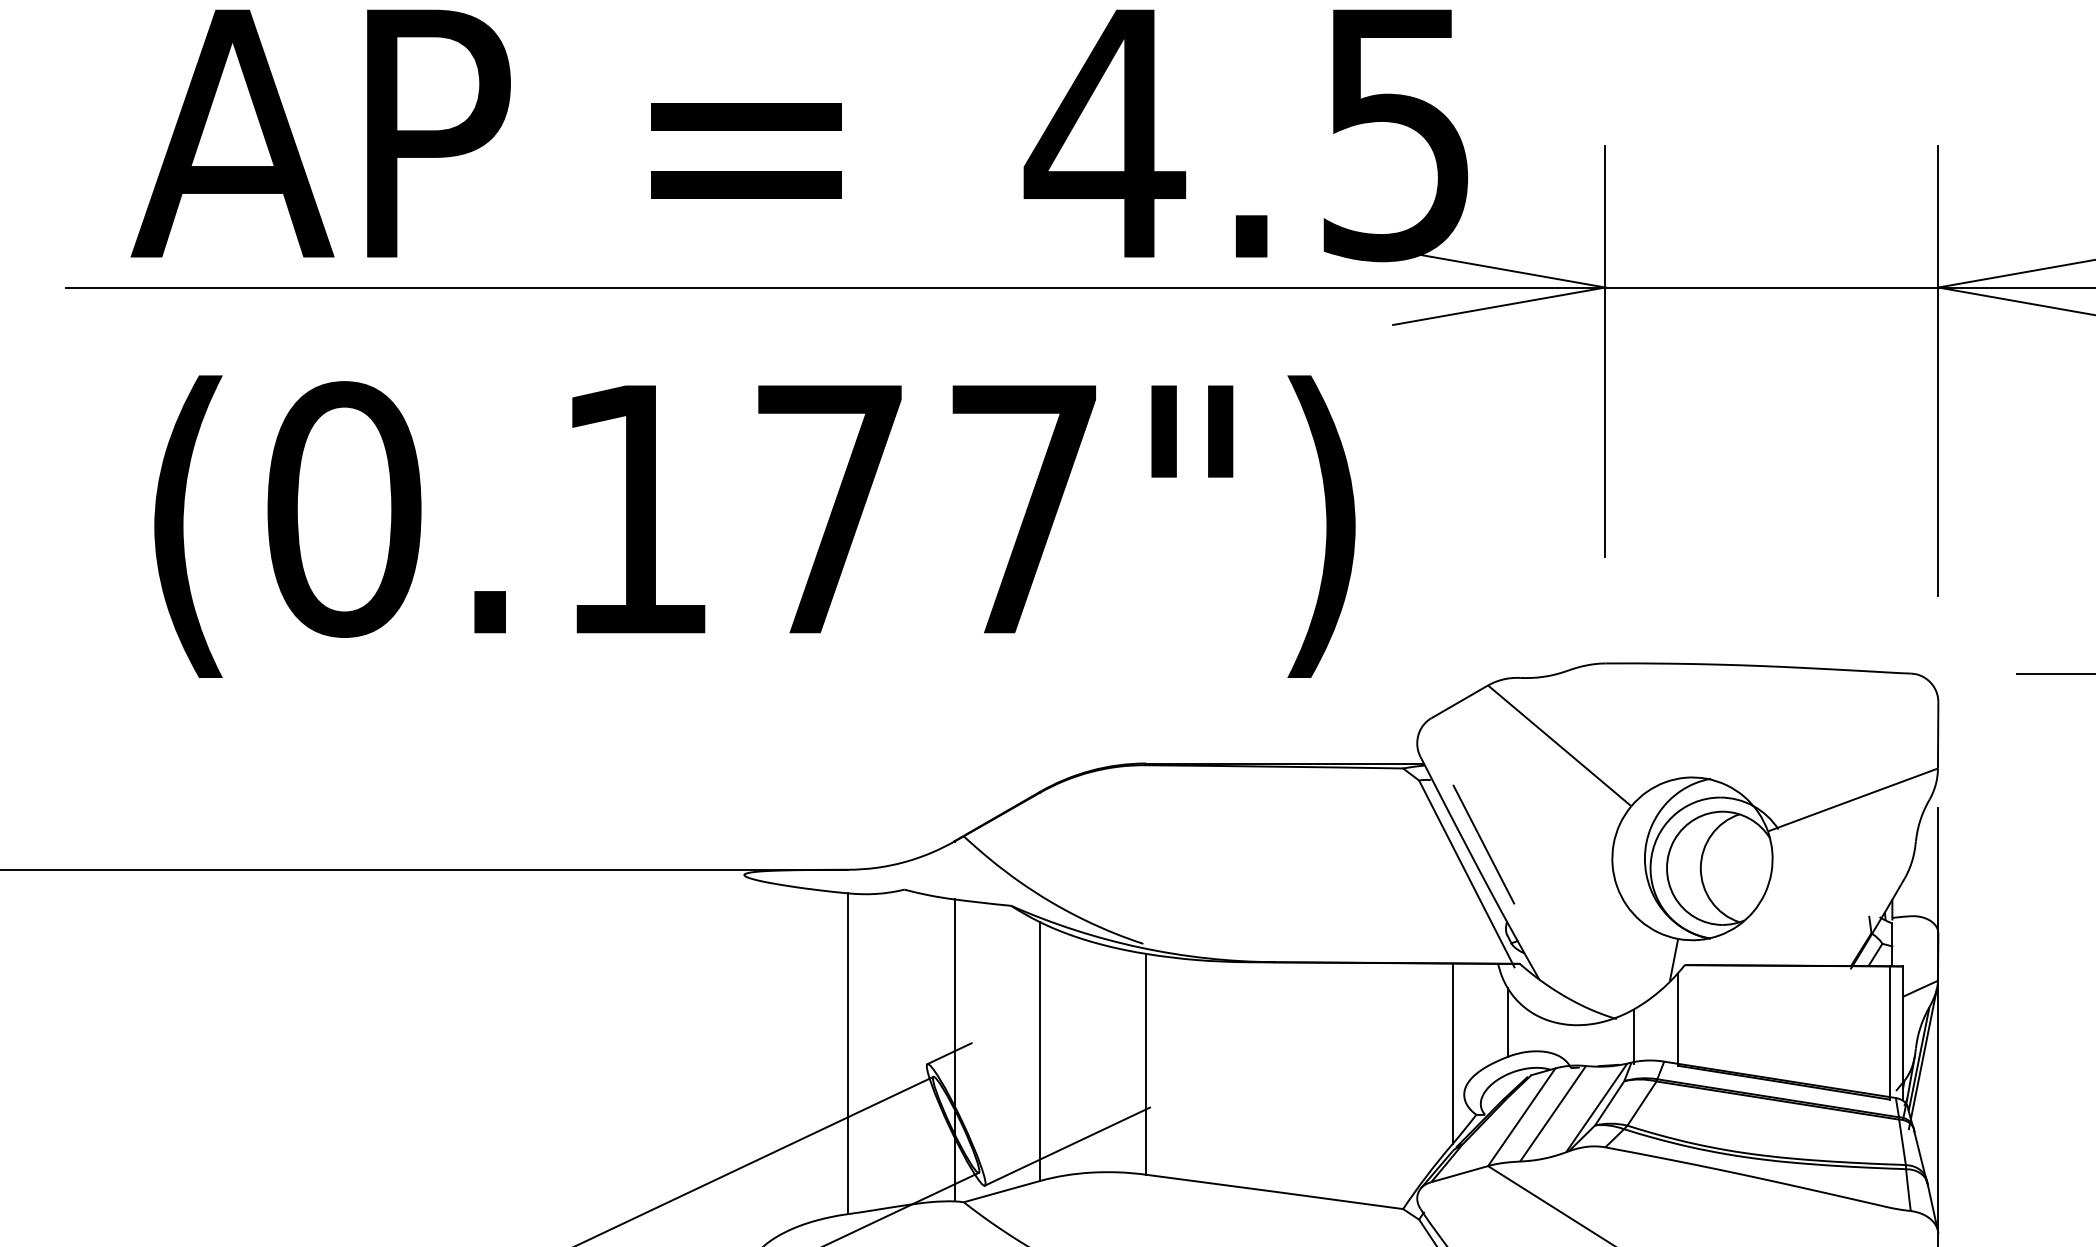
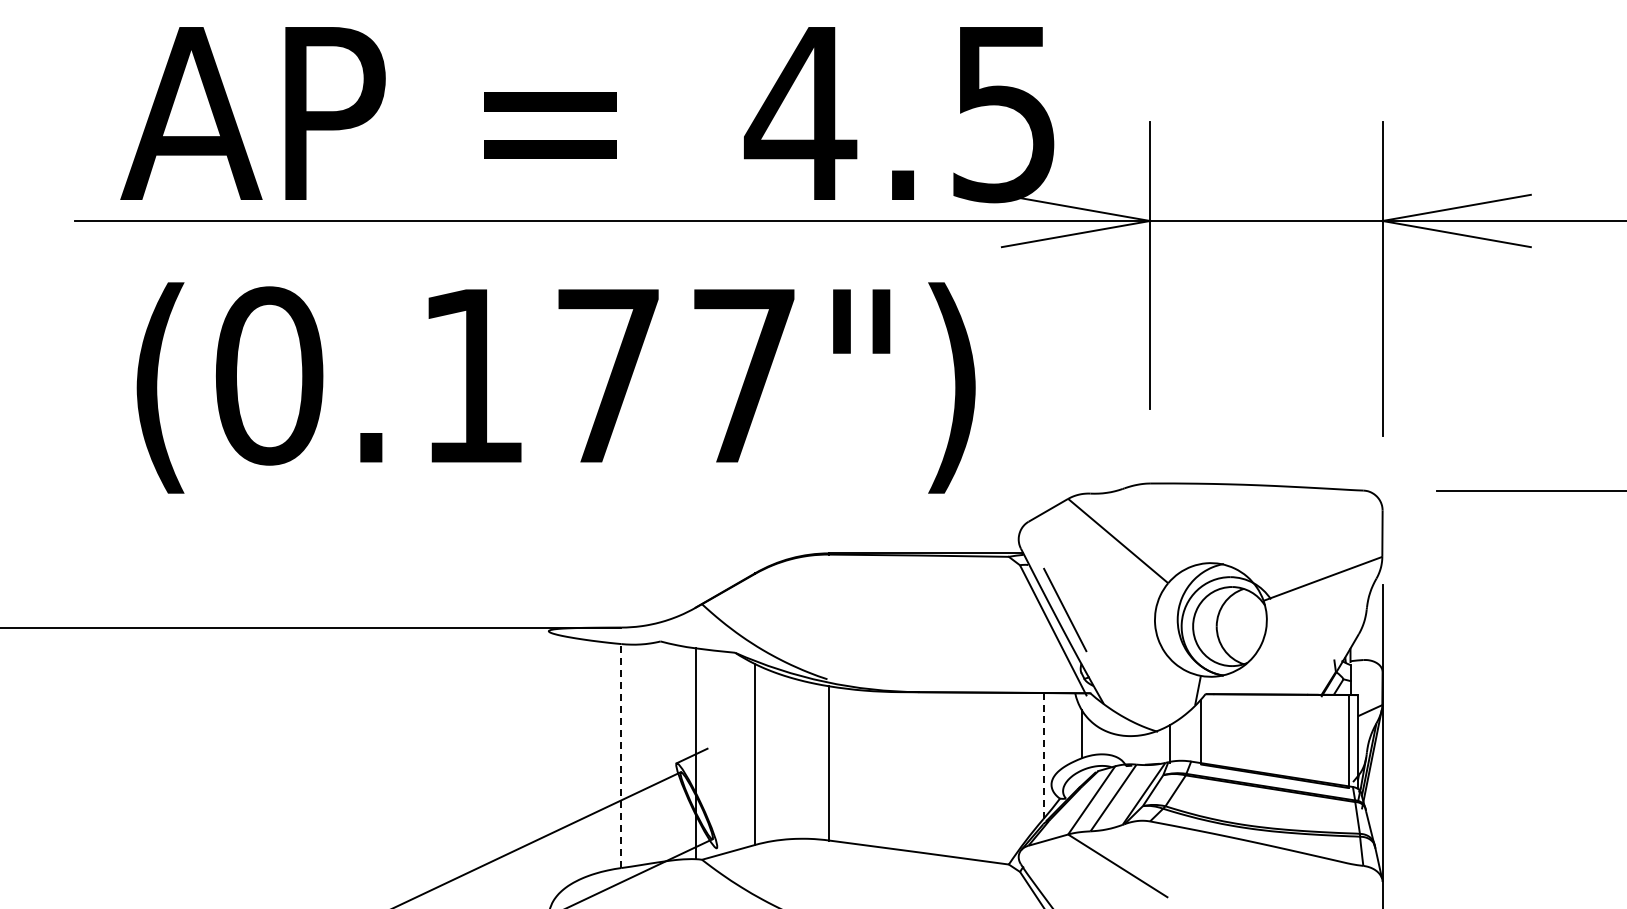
line: (848, 1054) -> (621, 756), solid -> dashed
line: (1452, 1054) -> (1043, 756), solid -> dashed
line: (1067, 1146) -> (774, 820), removed

